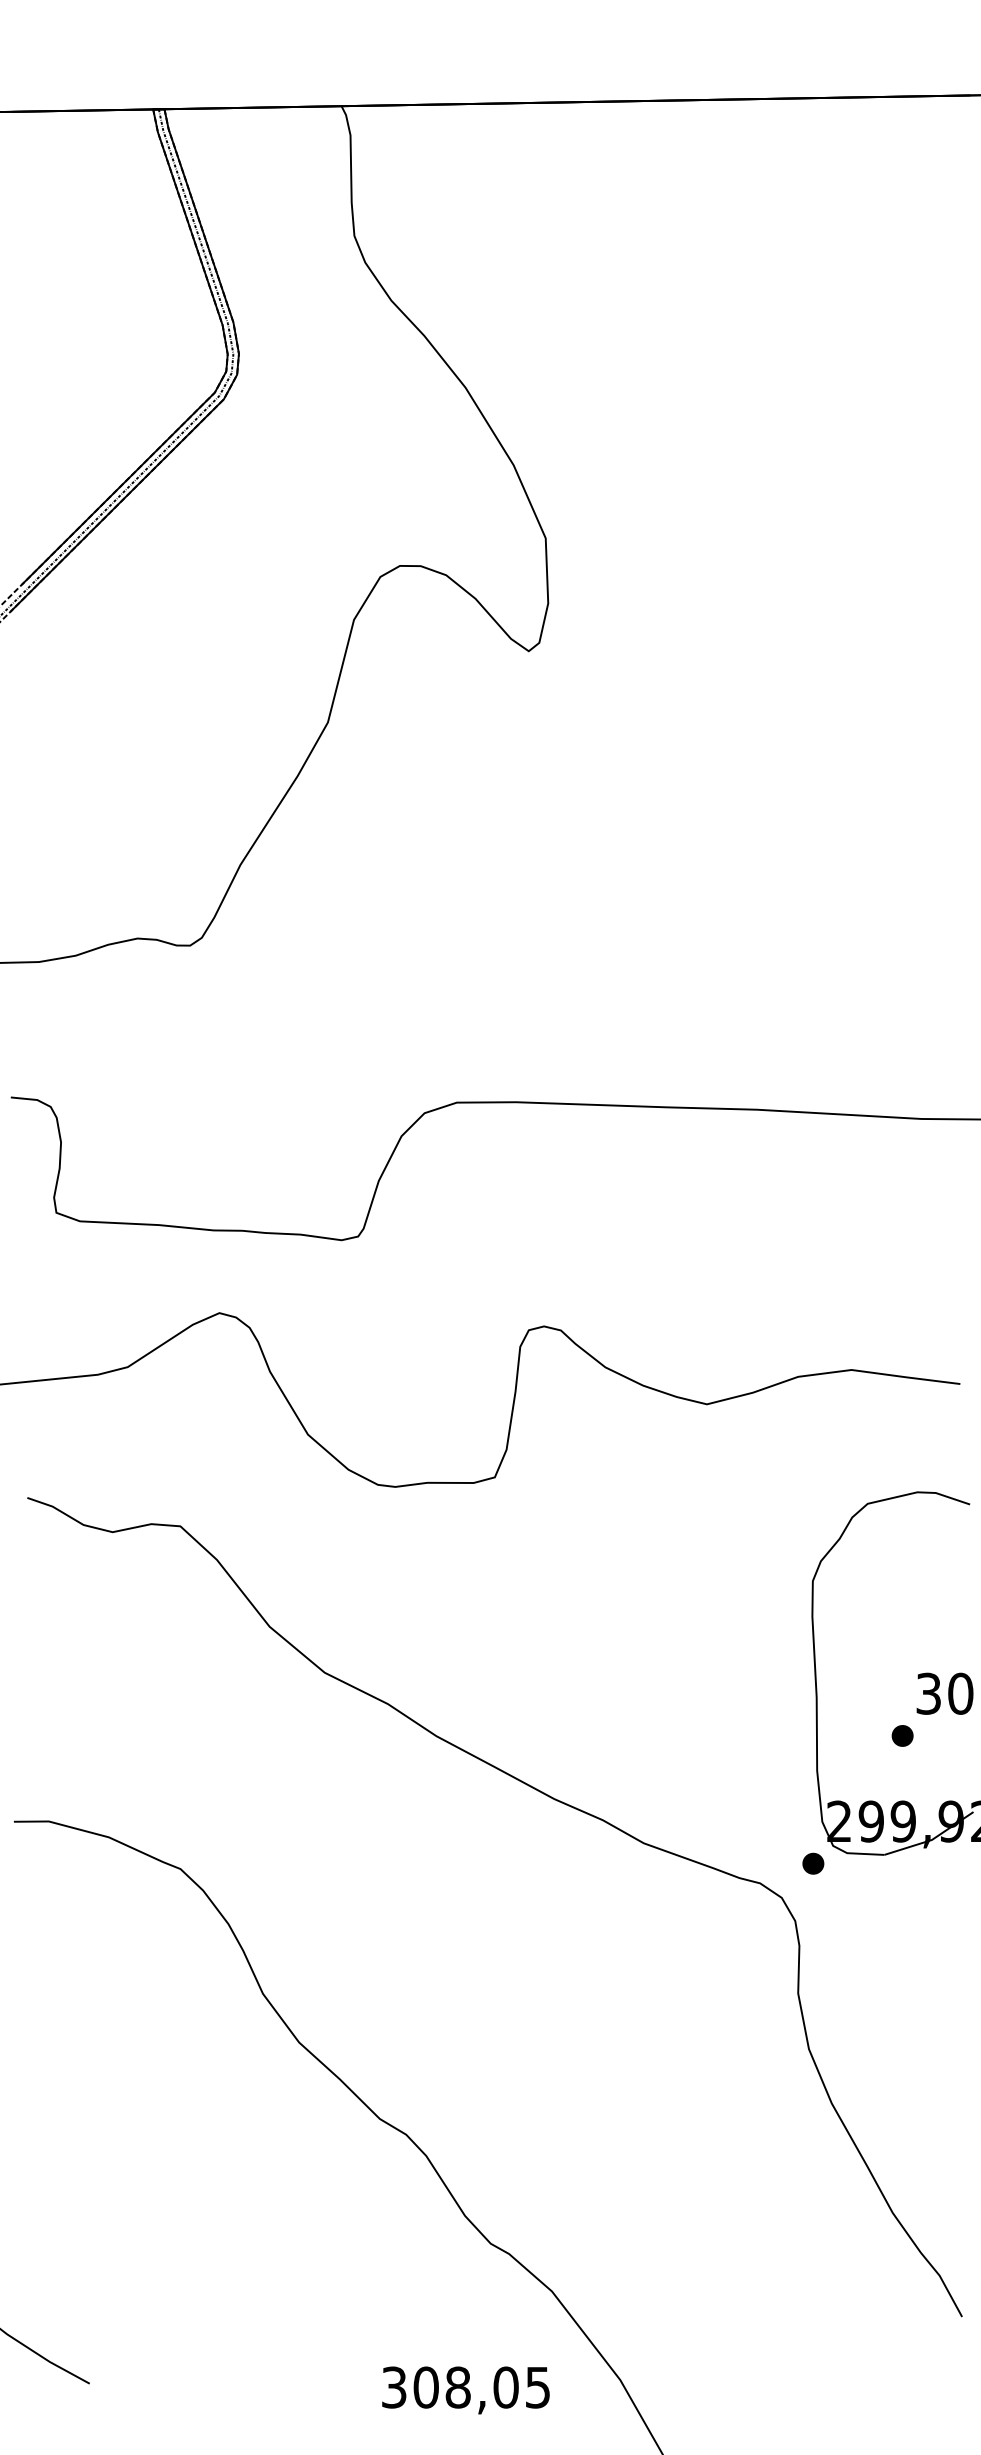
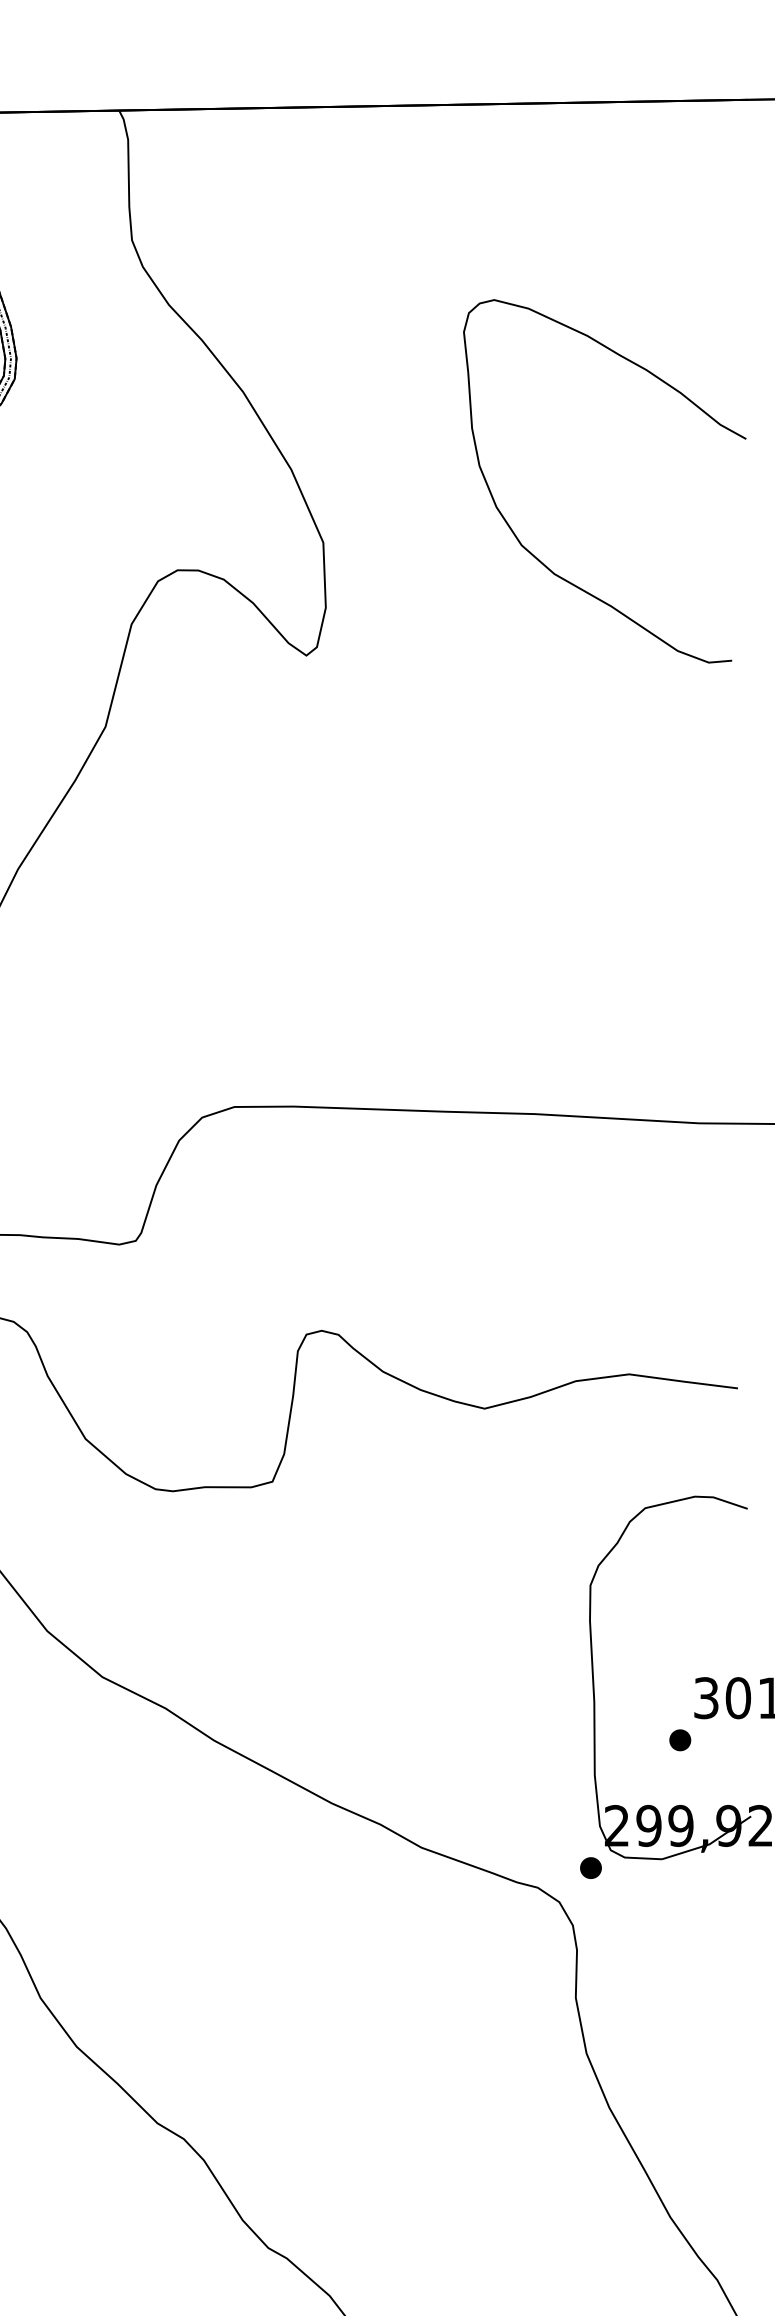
curve: (761, 554) -> (539, 558), added

